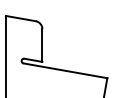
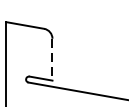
line: (42, 45) -> (52, 59), solid -> dashed

